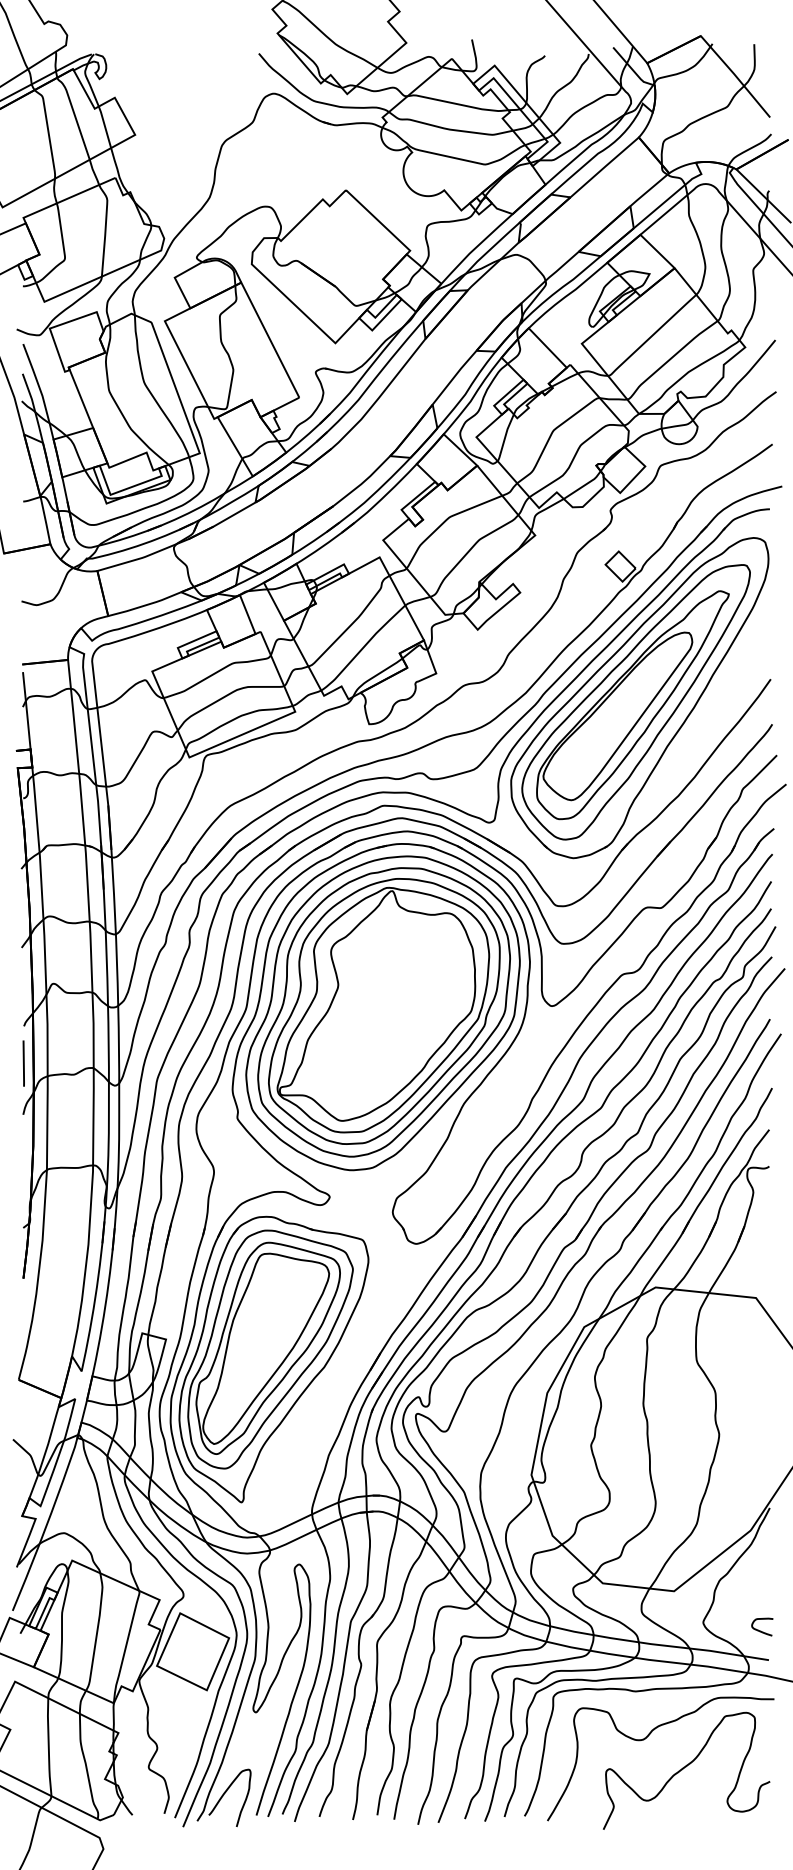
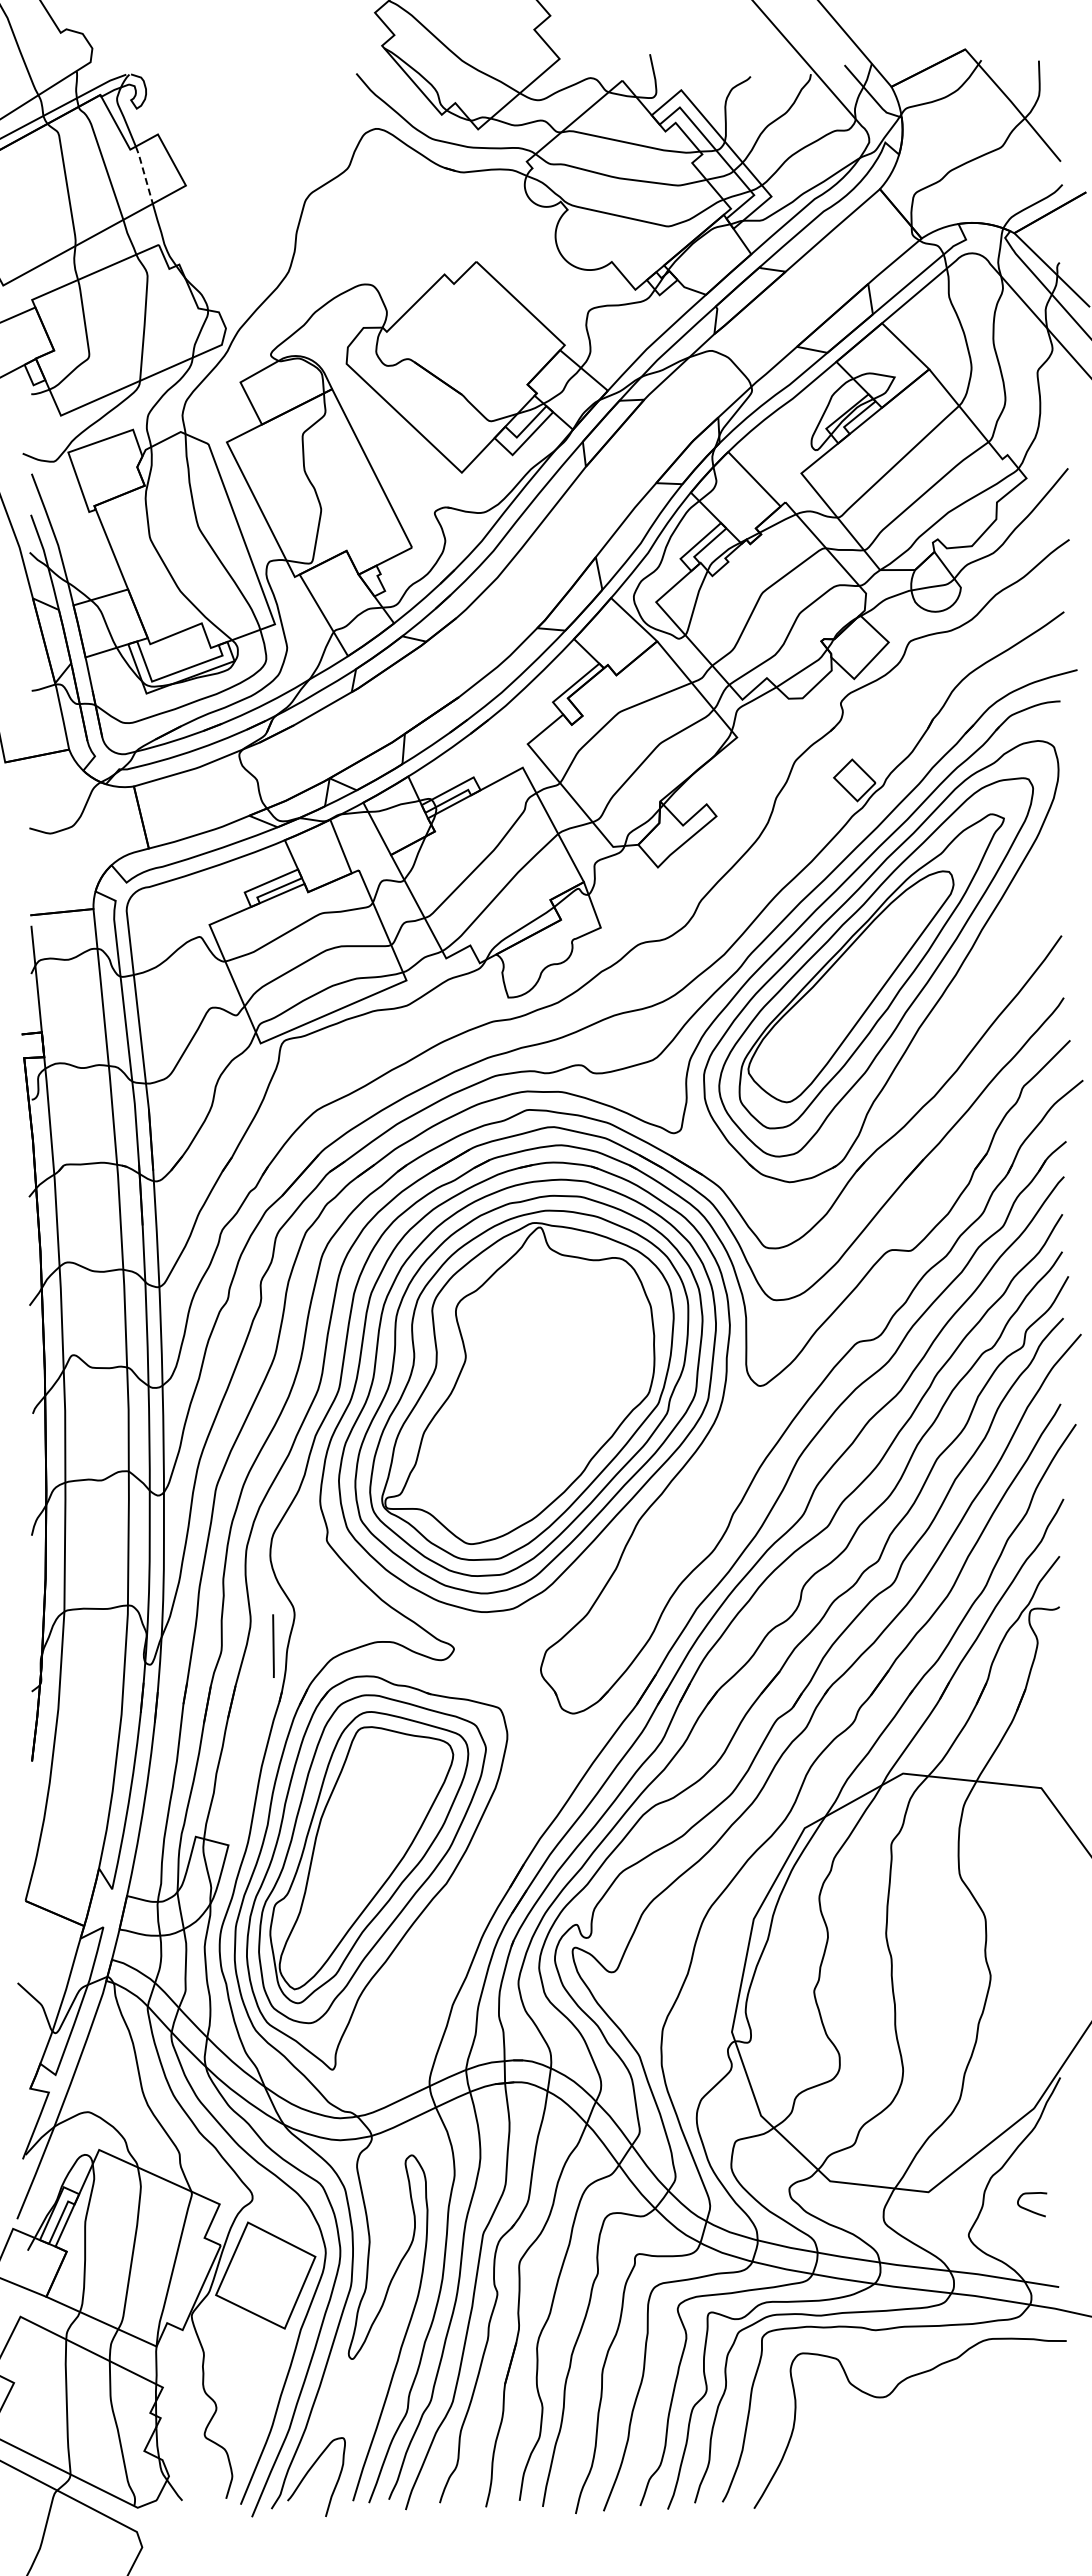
line: (105, 126) -> (144, 174), solid -> dashed
line: (23, 1063) -> (273, 1645), moved
curve: (760, 1630) -> (1029, 2209), moved
curve: (684, 1768) -> (942, 2436), removed

